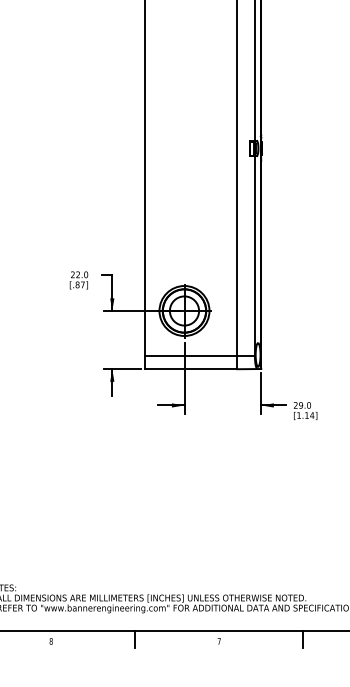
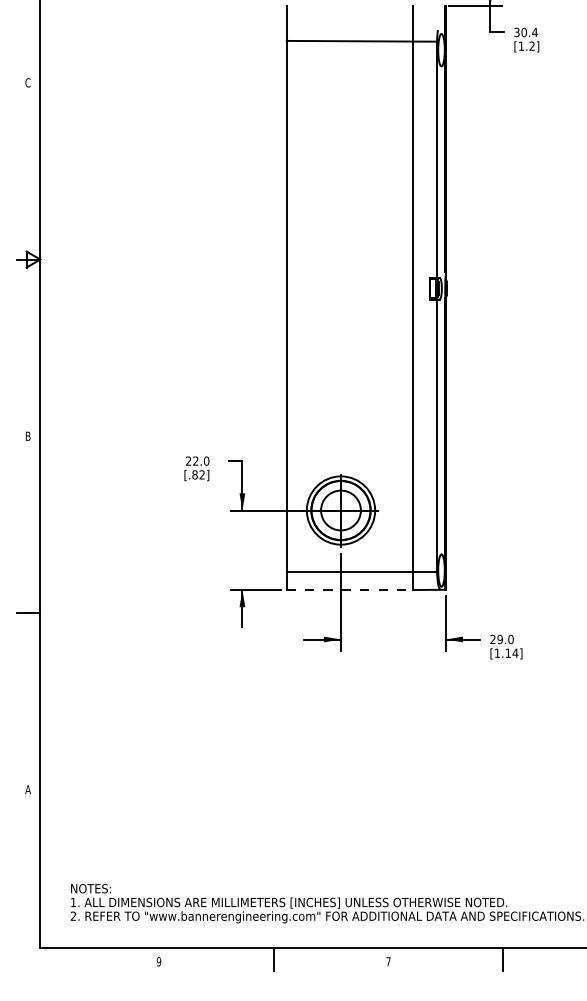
text: (82, 284) -> (201, 474), [.87] -> [.82]
line: (191, 369) -> (350, 590), solid -> dashed
text: (50, 641) -> (158, 961), 8 -> 9

